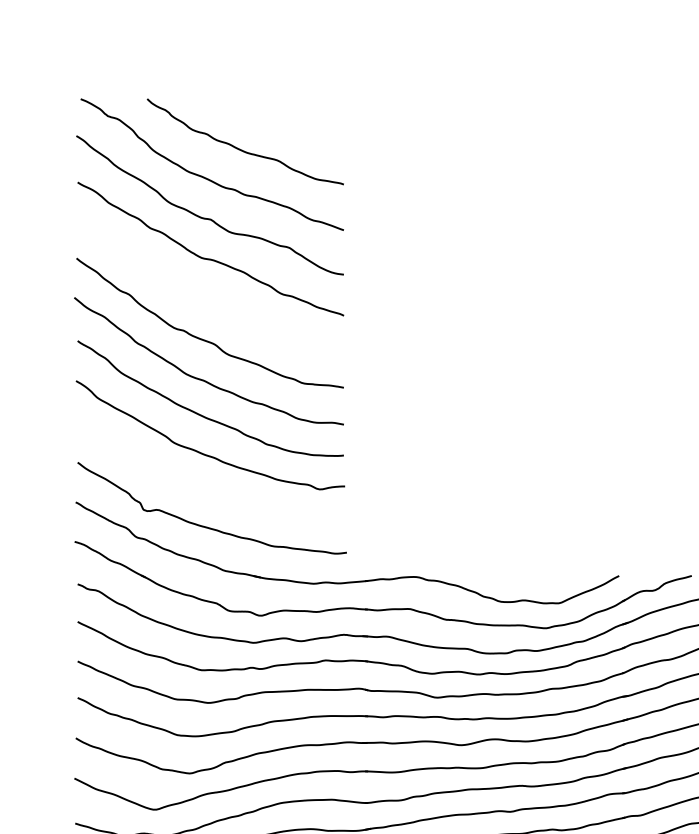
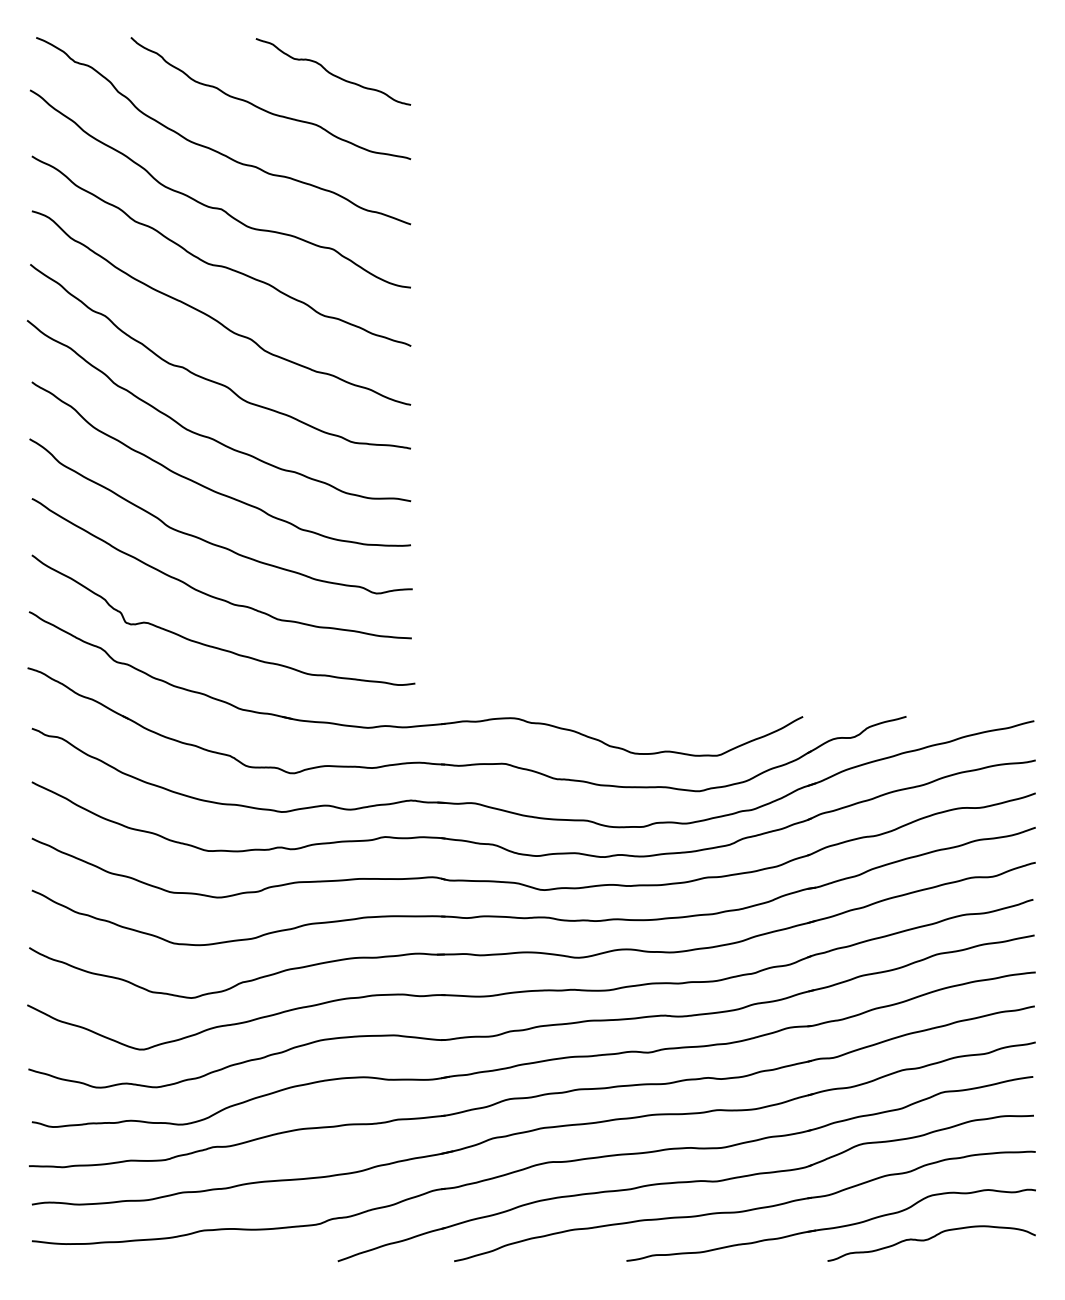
curve: (288, 123) -> (331, 72), added
curve: (205, 295) -> (213, 317), added
curve: (204, 490) -> (212, 595), added

